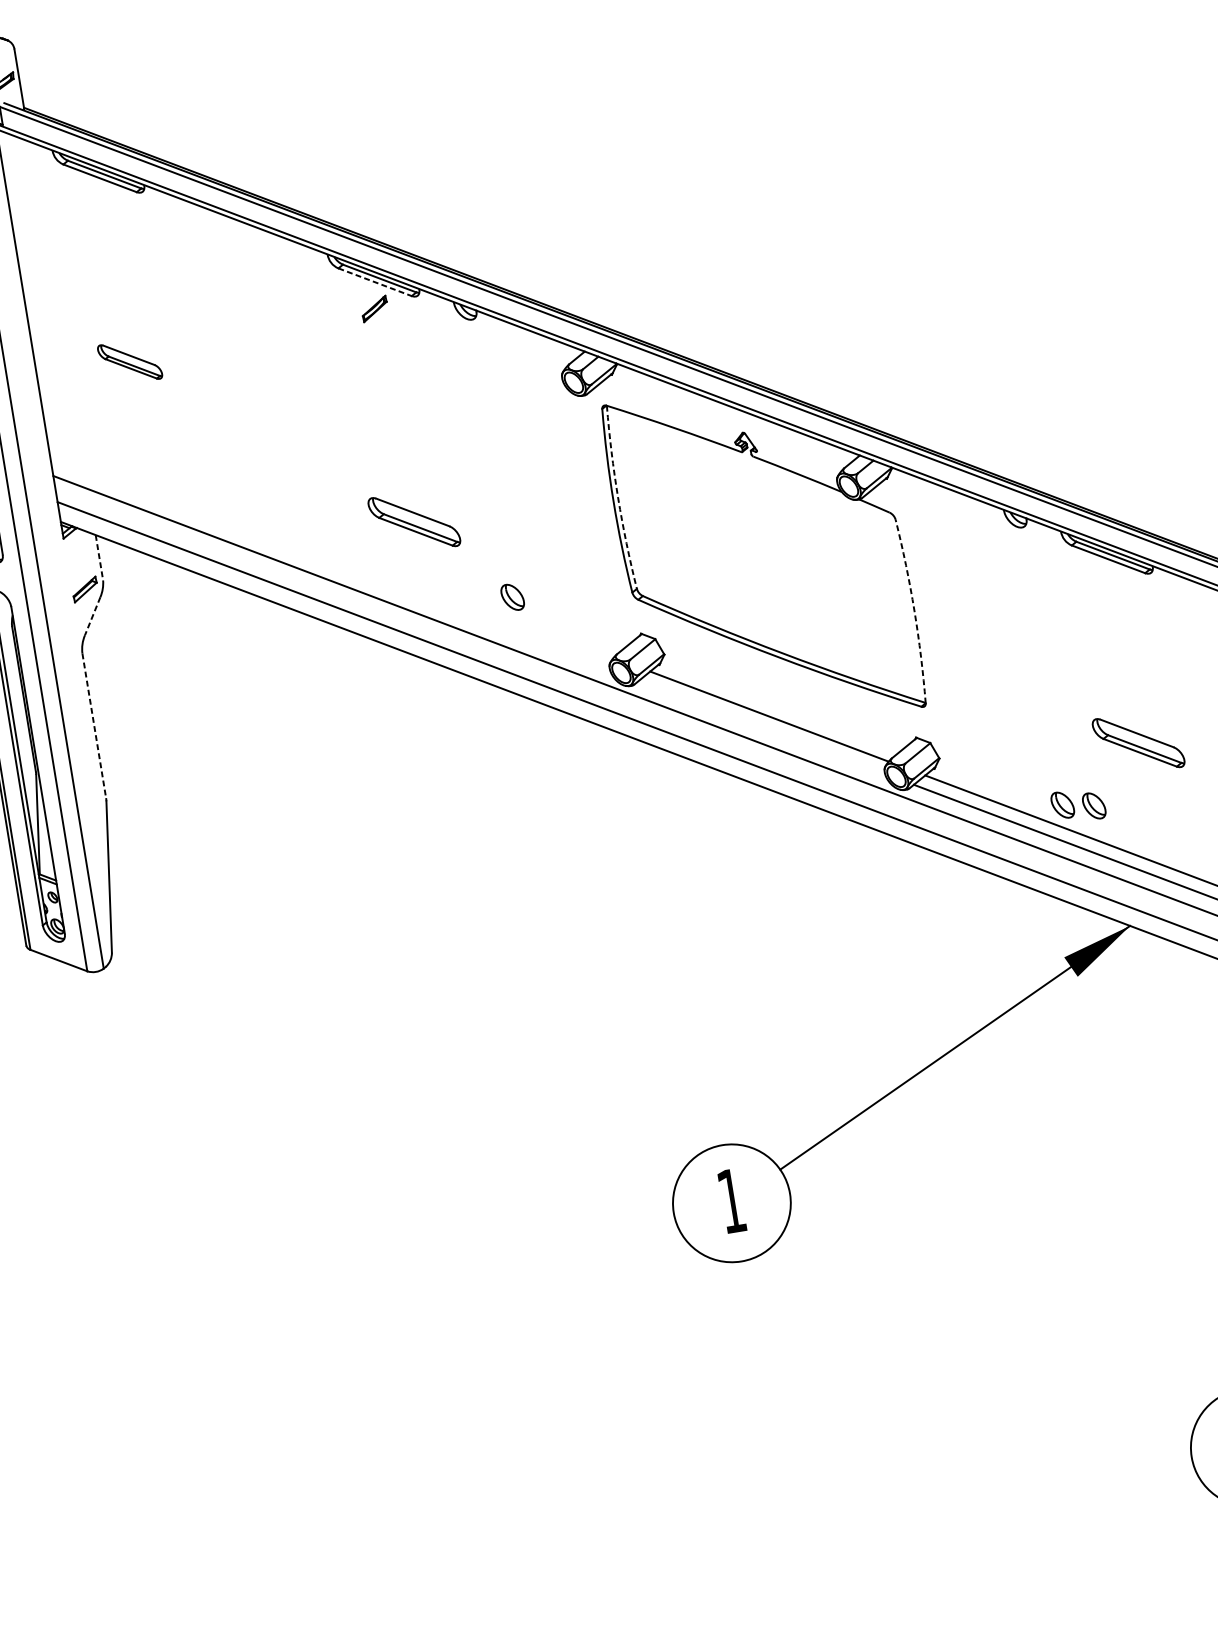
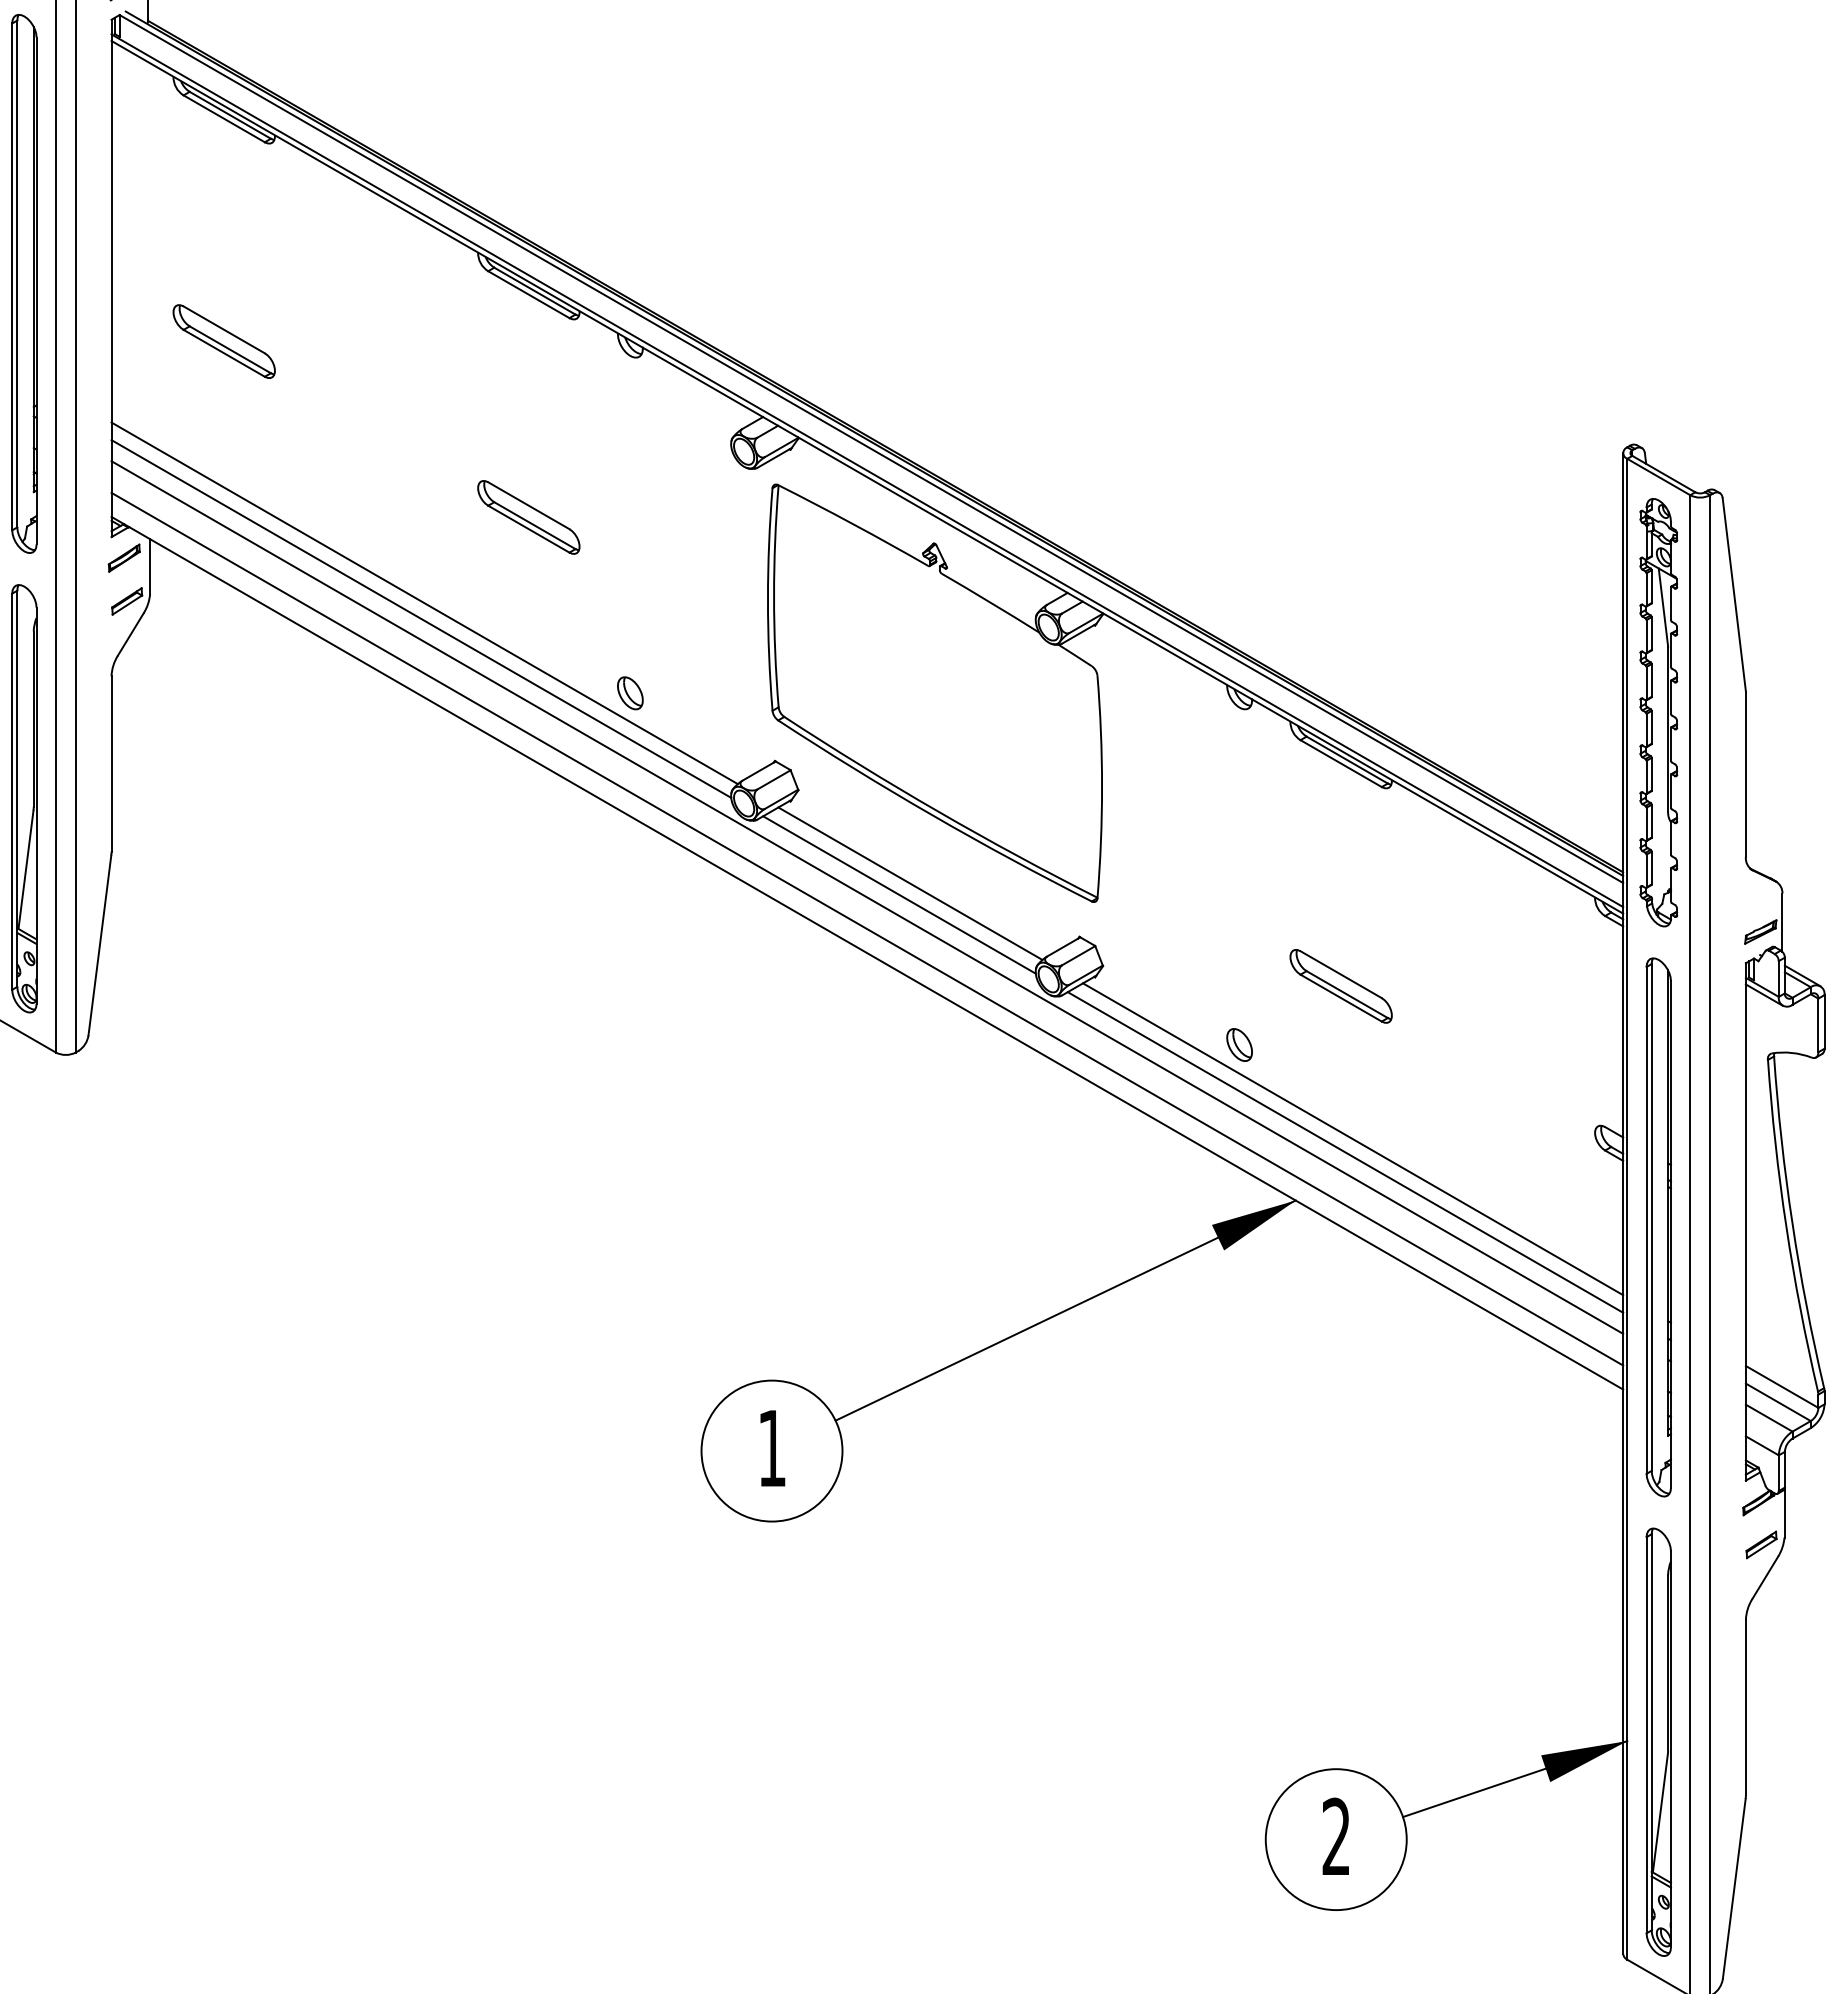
line: (374, 282) -> (528, 294), dashed -> solid
part: (374, 308) -> (123, 557), moved
part: (129, 362) -> (223, 341), size x1.43
arc: (618, 498) -> (774, 596), dashed -> solid
part: (414, 522) -> (528, 517), moved
line: (330, 551) -> (424, 603), added
line: (99, 558) -> (150, 567), dashed -> solid
line: (330, 563) -> (421, 618), added
arc: (914, 611) -> (1102, 787), dashed -> solid
line: (92, 616) -> (130, 634), dashed -> solid
line: (94, 726) -> (111, 764), dashed -> solid
line: (761, 726) -> (899, 894), added
part: (1094, 805) -> (1276, 1051), removed

